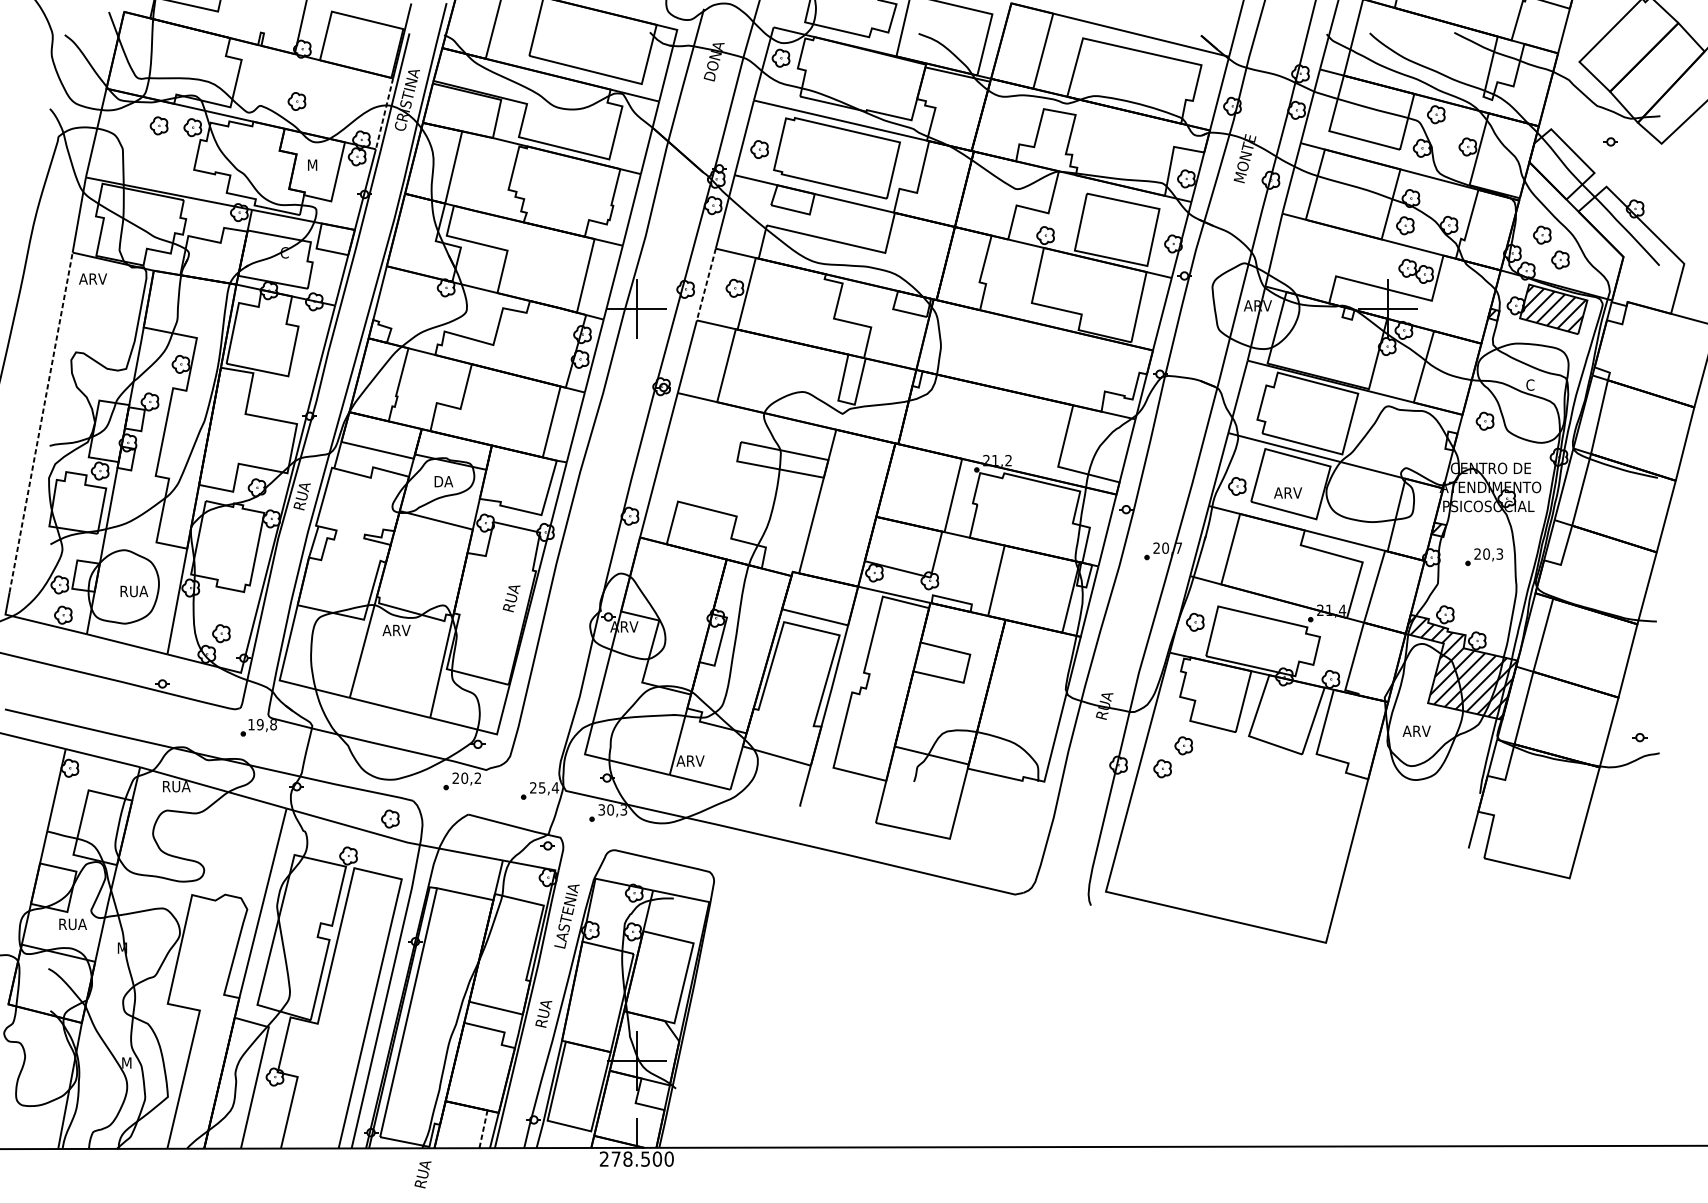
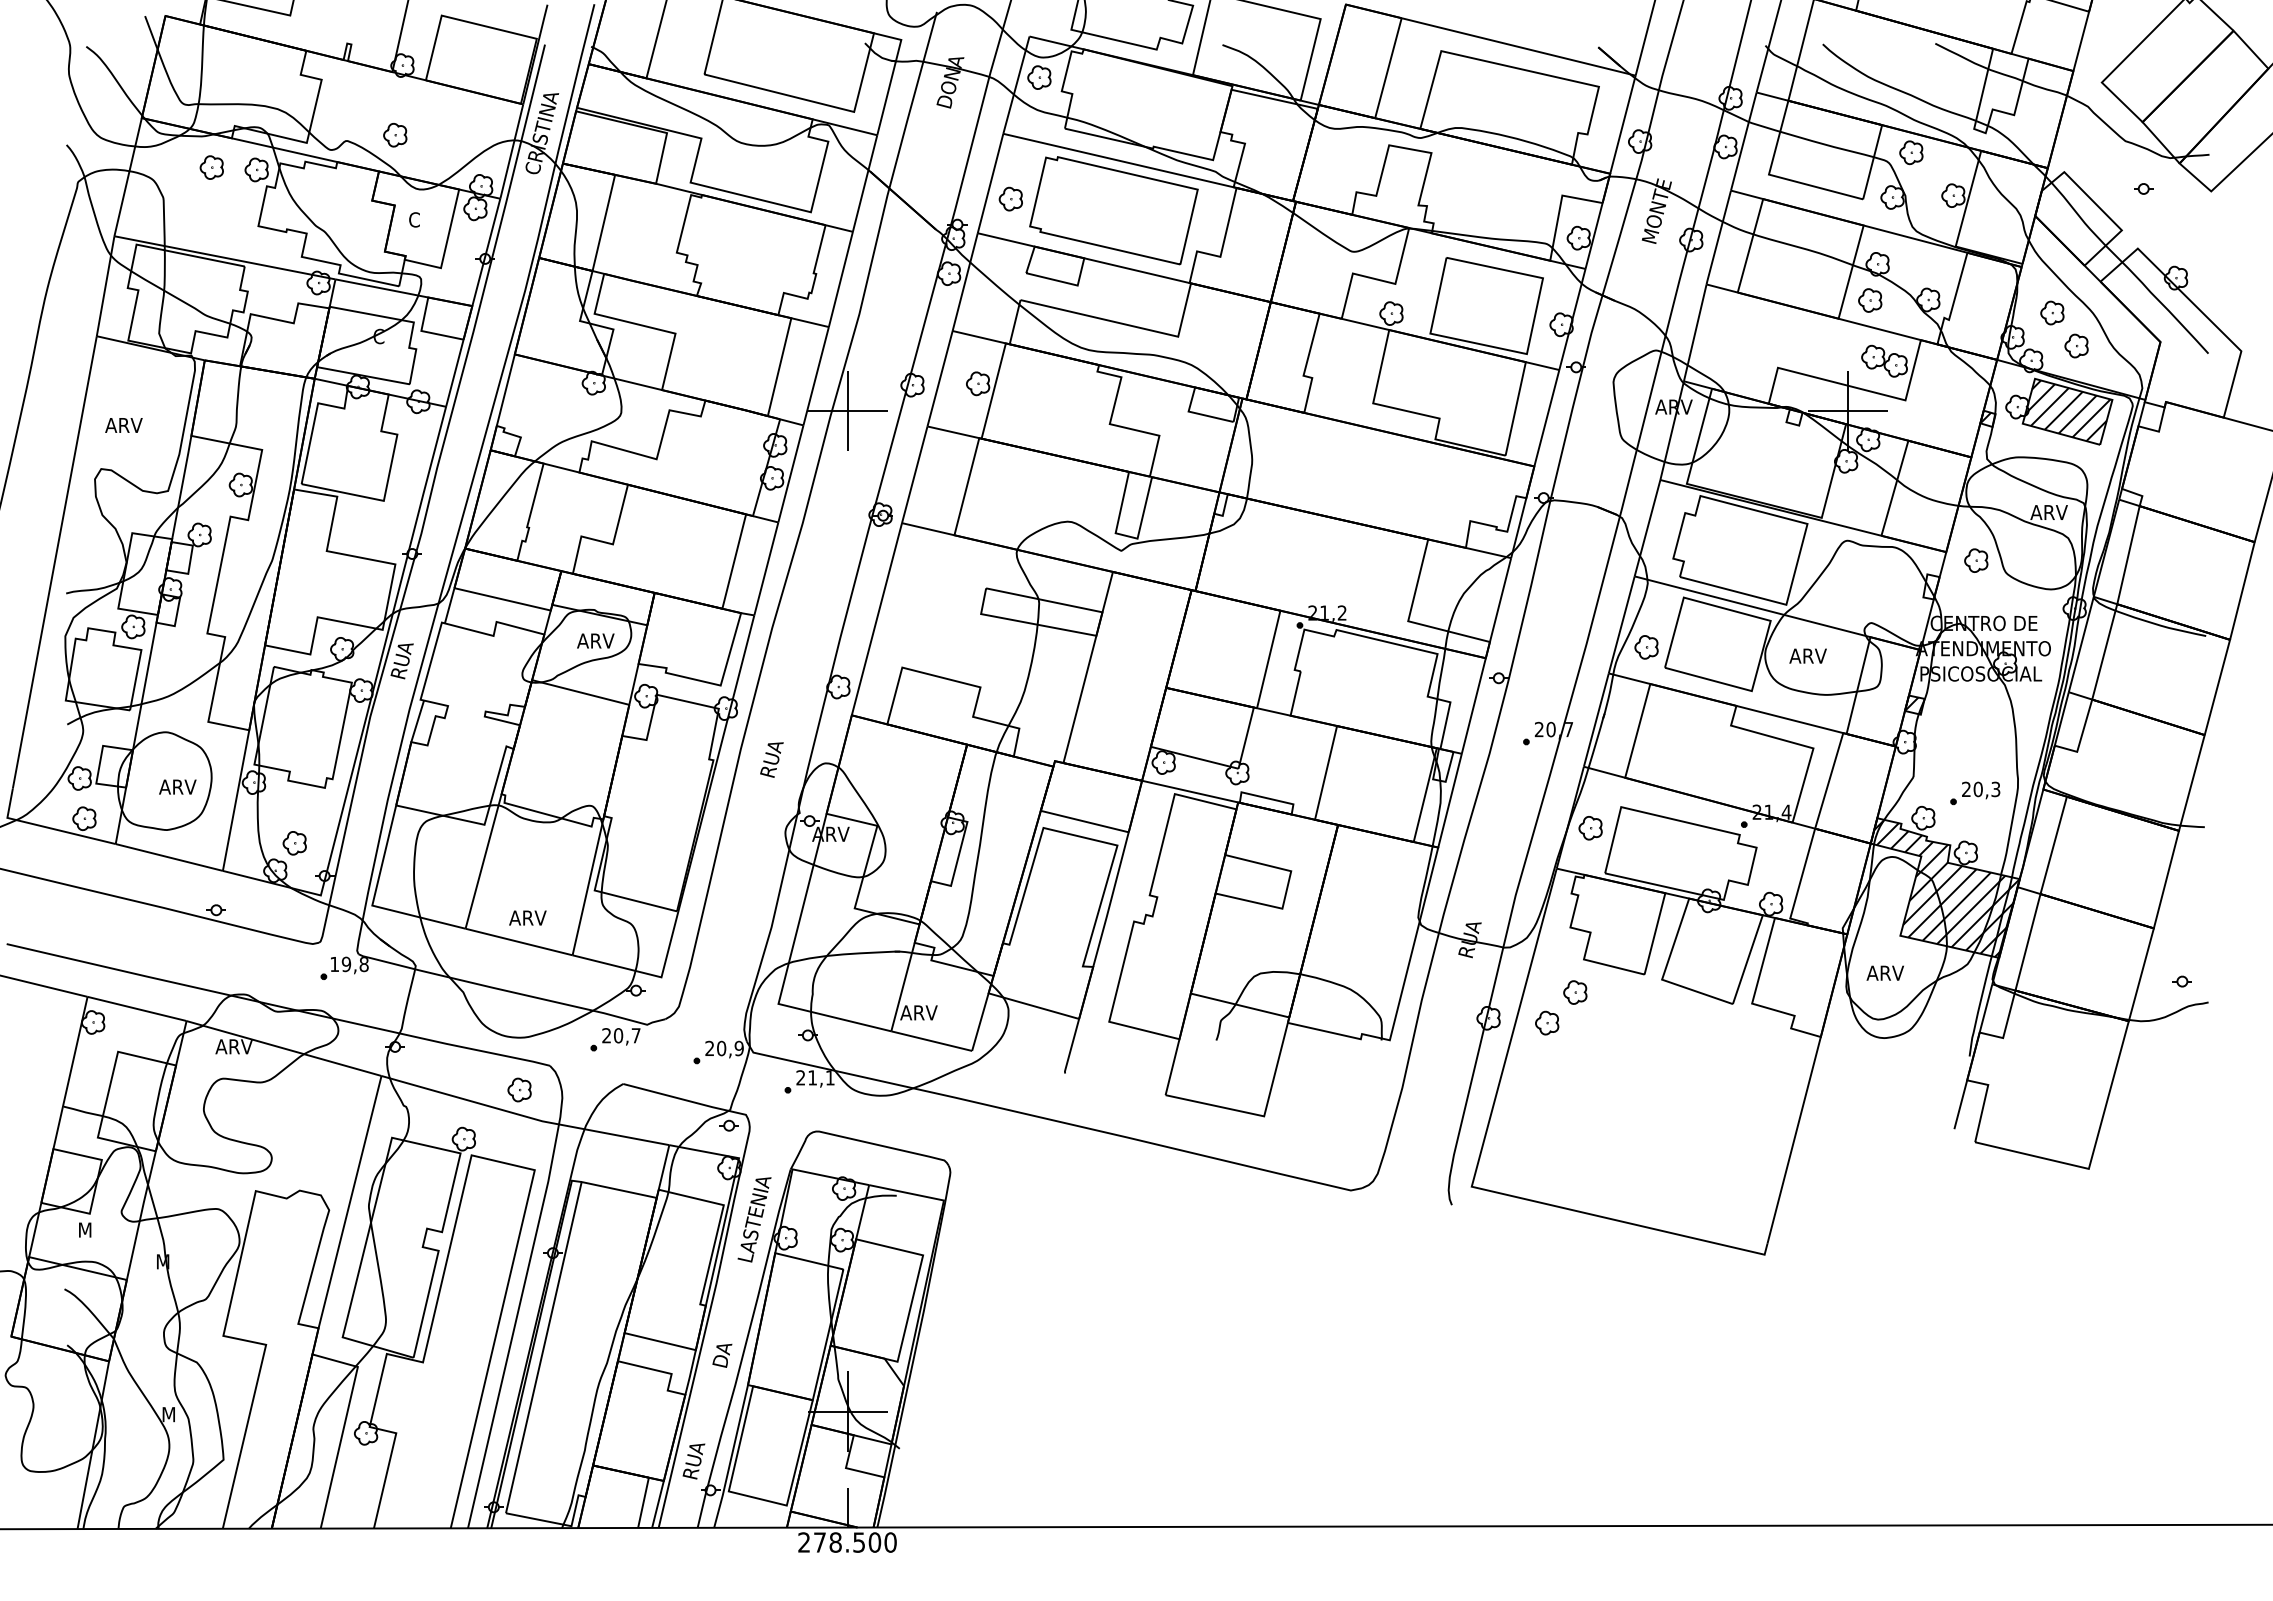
line: (384, 114) -> (511, 152), dashed -> solid
text: (312, 164) -> (415, 219), M -> C
text: (92, 279) -> (123, 425), moved
line: (705, 285) -> (939, 379), dashed -> solid
text: (1539, 385) -> (2048, 512), C -> ARV
line: (40, 421) -> (54, 561), dashed -> solid
text: (447, 481) -> (595, 640), DA -> ARV
text: (1287, 492) -> (1807, 655), moved
part: (1484, 557) -> (1975, 793), moved
text: (134, 590) -> (178, 786), RUA -> ARV
text: (511, 598) -> (771, 759), moved
text: (396, 630) -> (527, 917), moved
text: (477, 778) -> (635, 1035), 20,2 -> 20,7
text: (176, 786) -> (234, 1046), RUA -> ARV
text: (548, 787) -> (730, 1048), 25,4 -> 20,9
text: (612, 809) -> (815, 1077), 30,3 -> 21,1
text: (73, 923) -> (97, 1229), RUA -> M
text: (544, 1014) -> (724, 1349), RUA -> DA
line: (483, 1129) -> (643, 1502), dashed -> solid
text: (422, 1174) -> (693, 1461), moved

